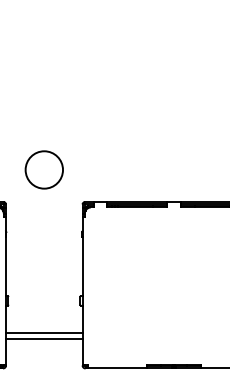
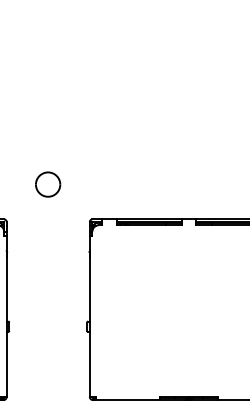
part: (43, 169) -> (47, 184), size x0.6
line: (44, 333) -> (48, 362), removed
line: (44, 338) -> (48, 367), removed

